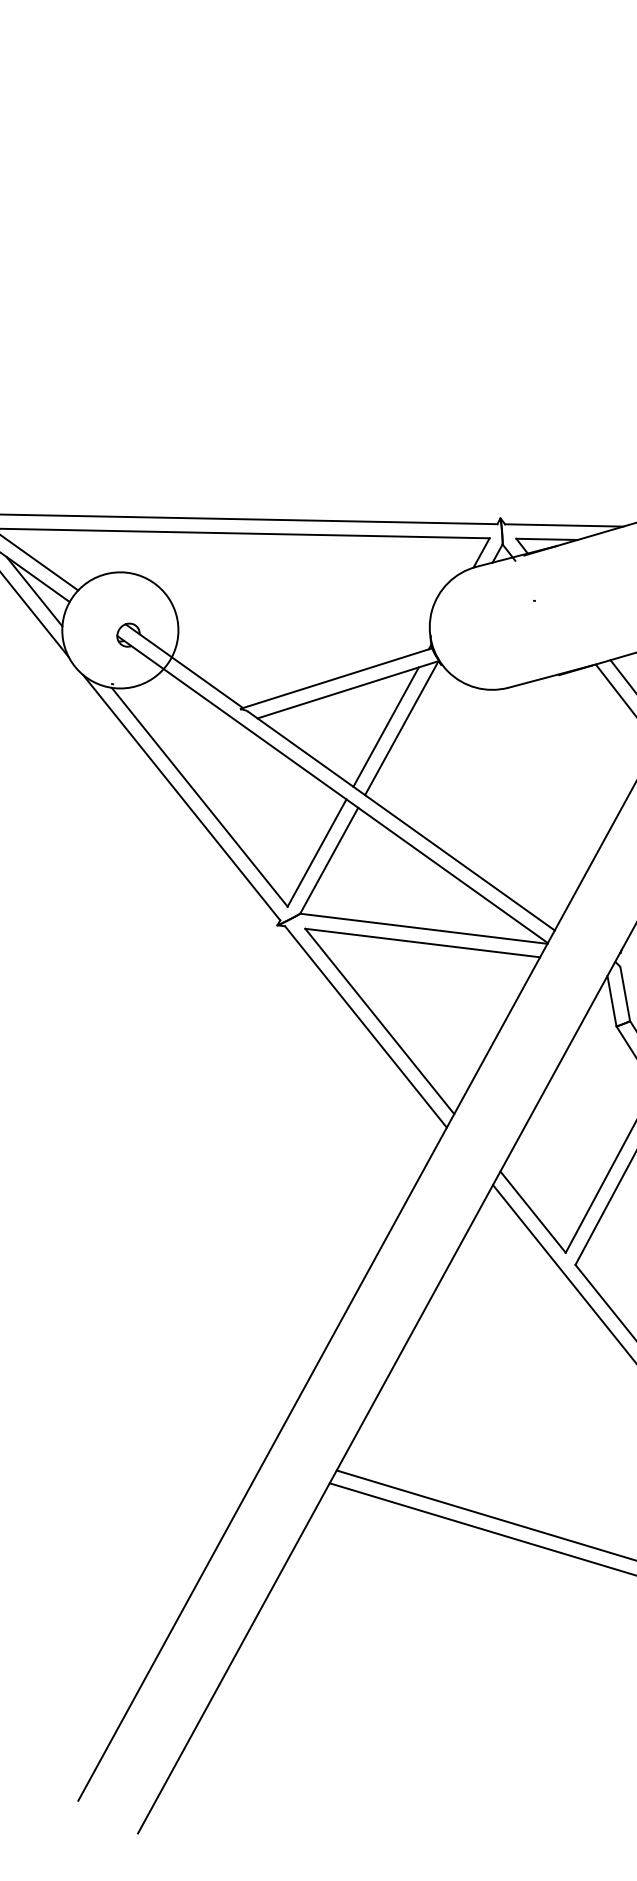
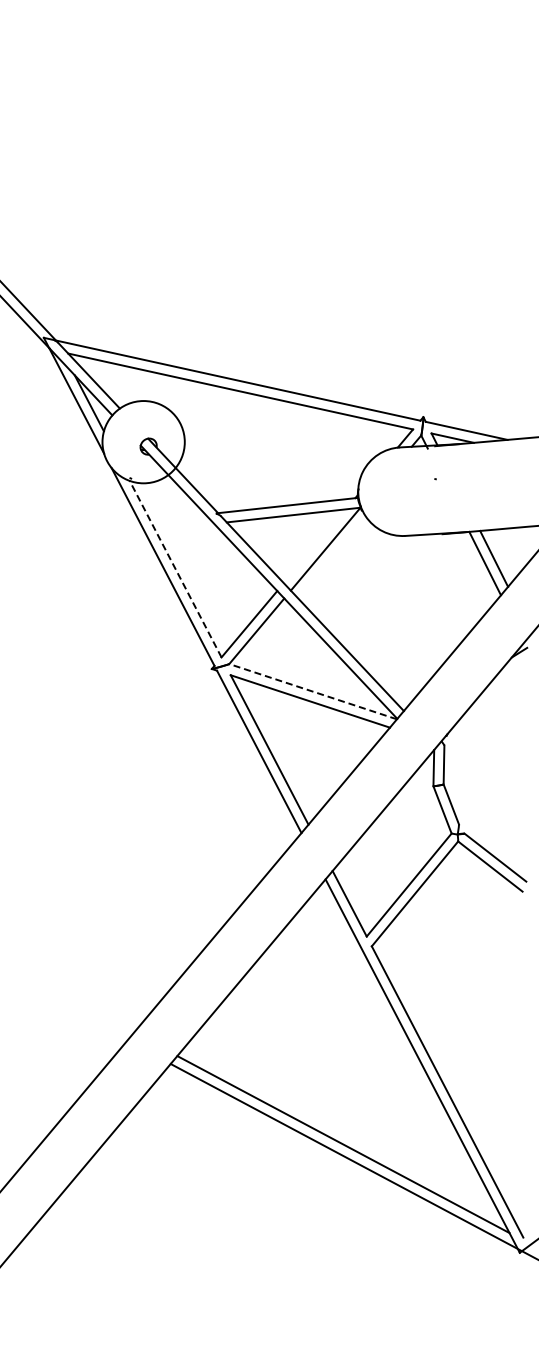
line: (385, 727) -> (314, 546), removed
line: (199, 797) -> (175, 569), solid -> dashed
line: (422, 928) -> (312, 691), solid -> dashed

